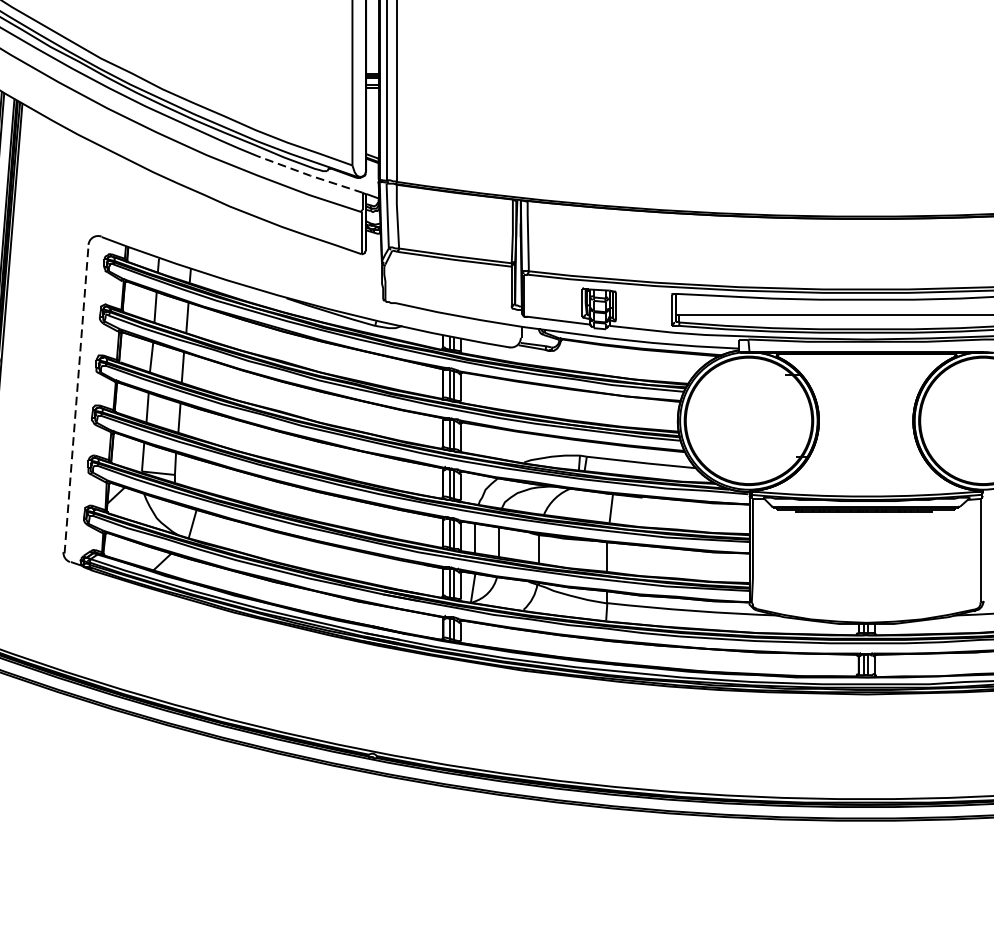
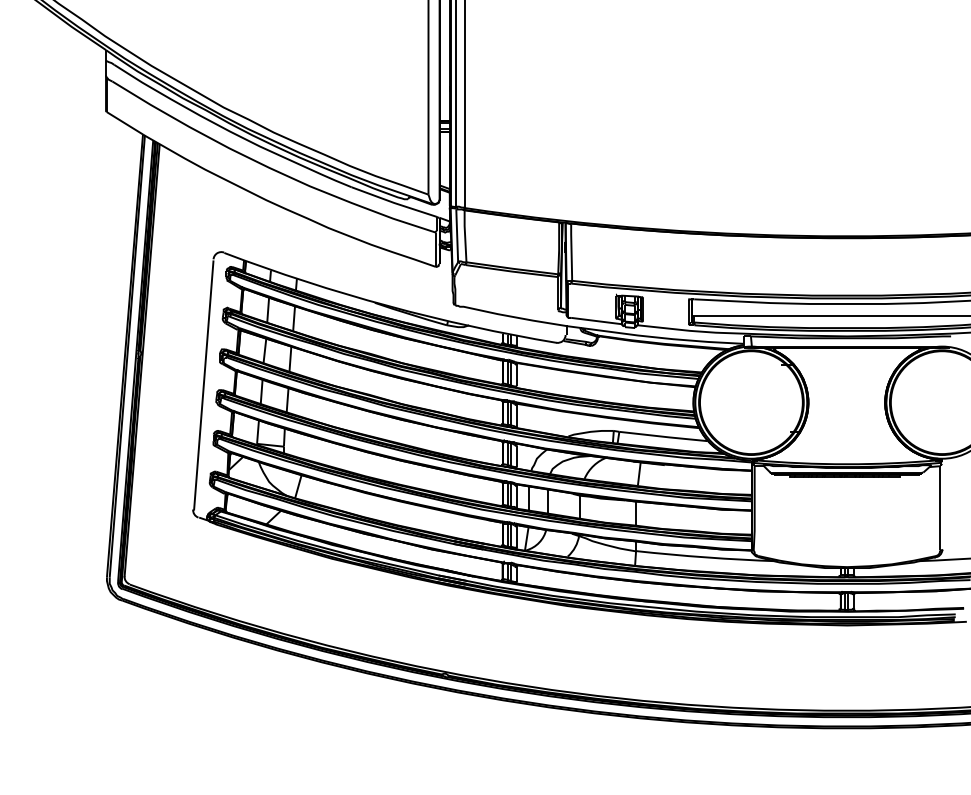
line: (310, 175) -> (394, 202), dashed -> solid
line: (76, 399) -> (203, 385), dashed -> solid

